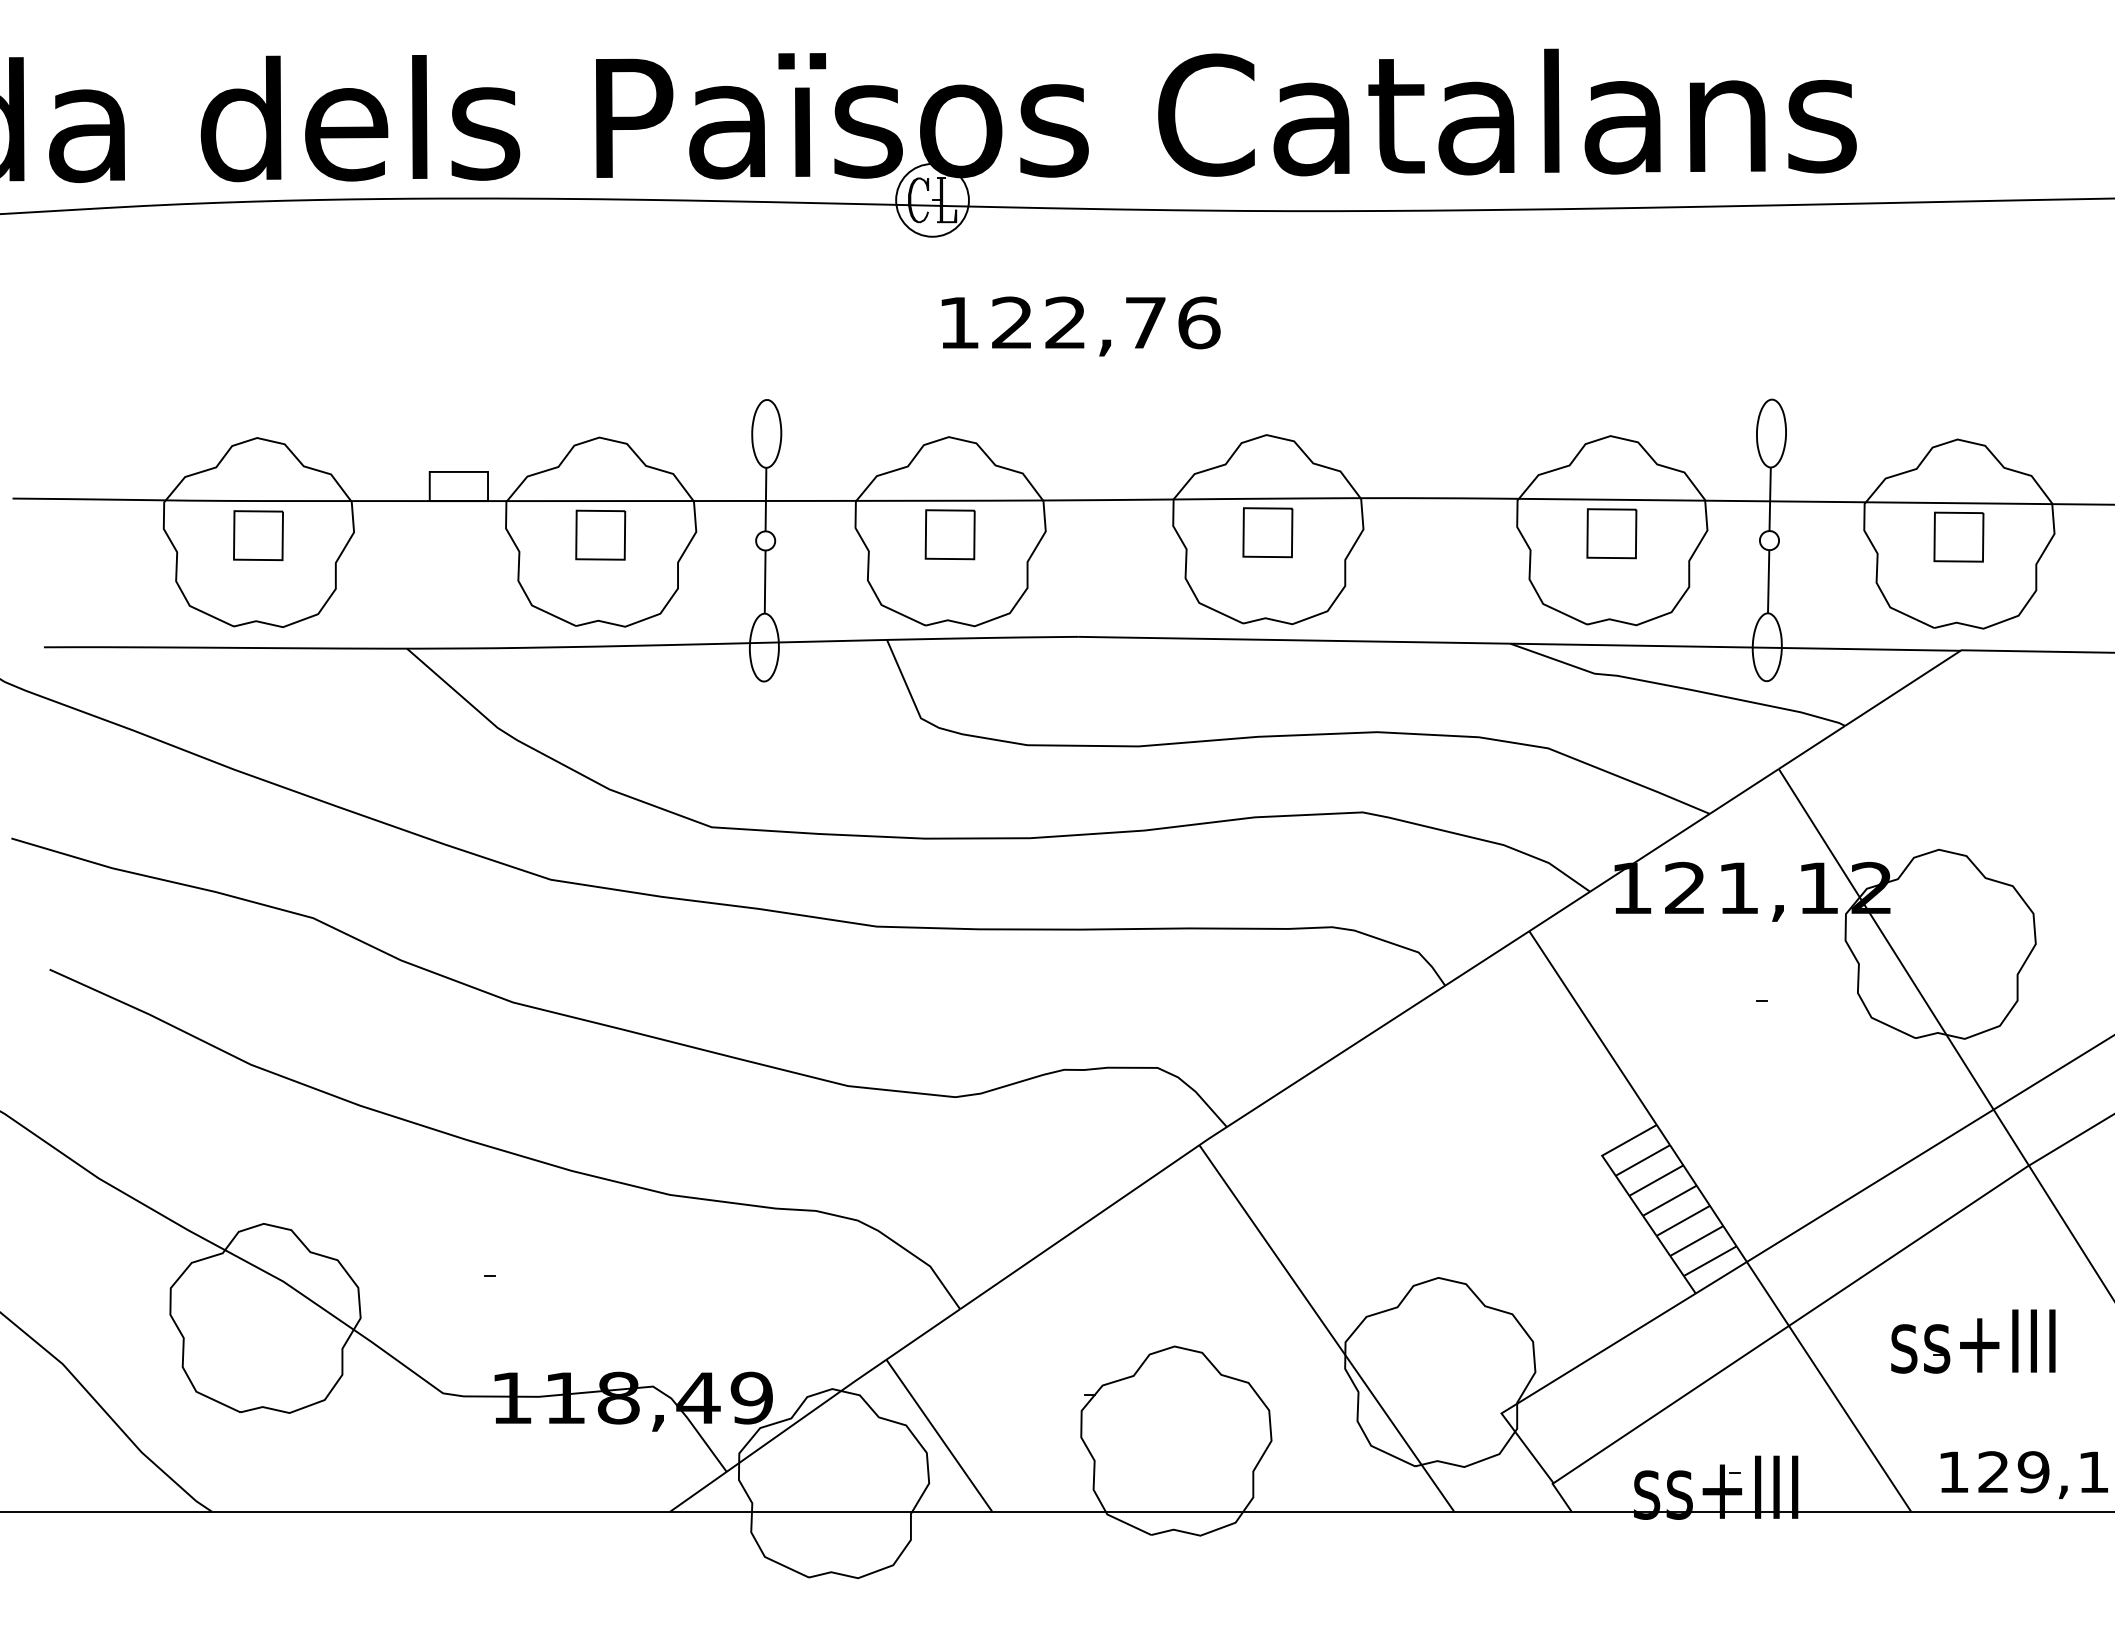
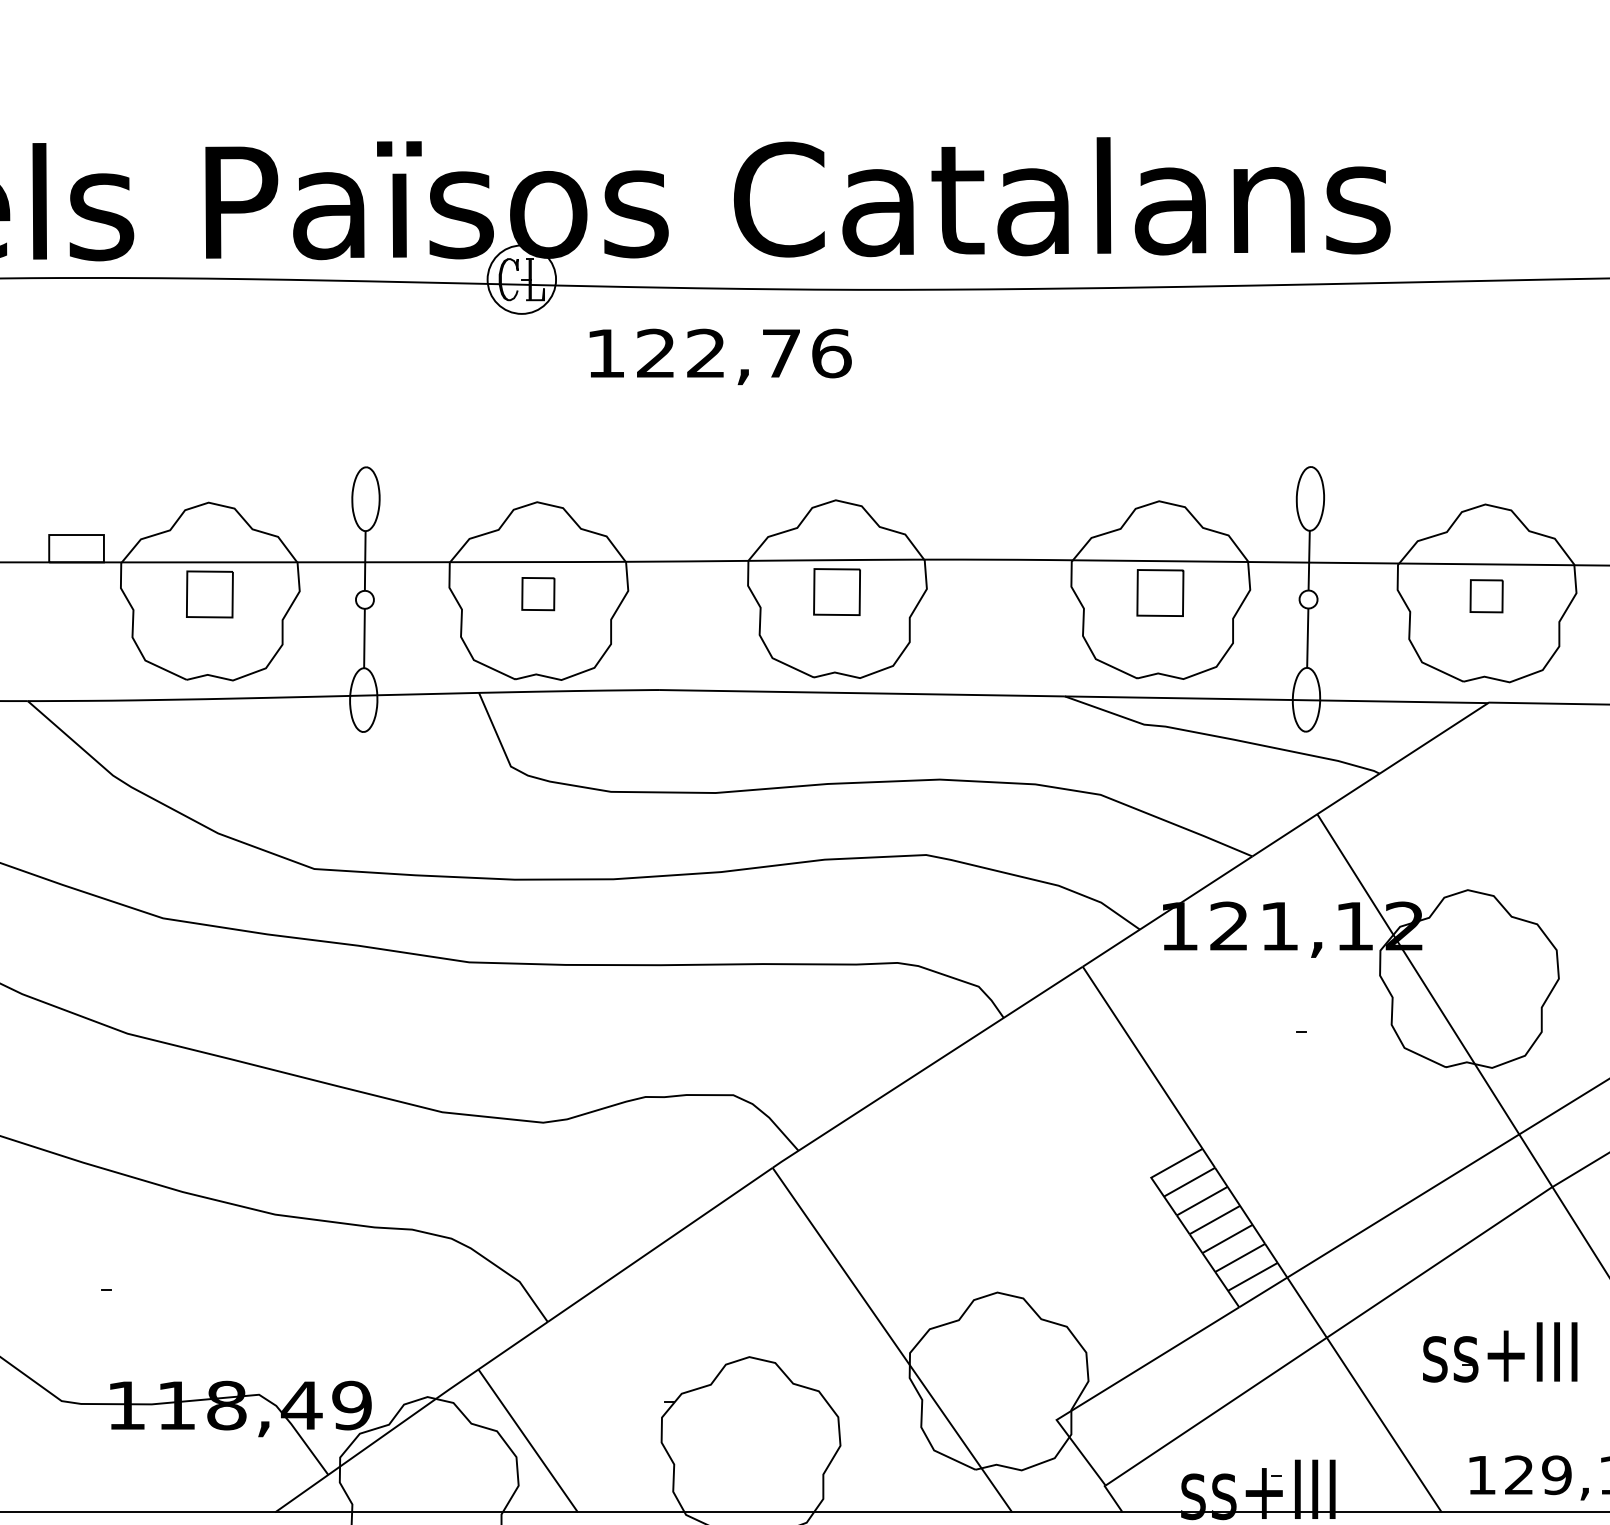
text: (1080, 326) -> (720, 356), moved
part: (949, 534) -> (537, 593), size x0.7
part: (1958, 536) -> (1486, 595), size x0.7

